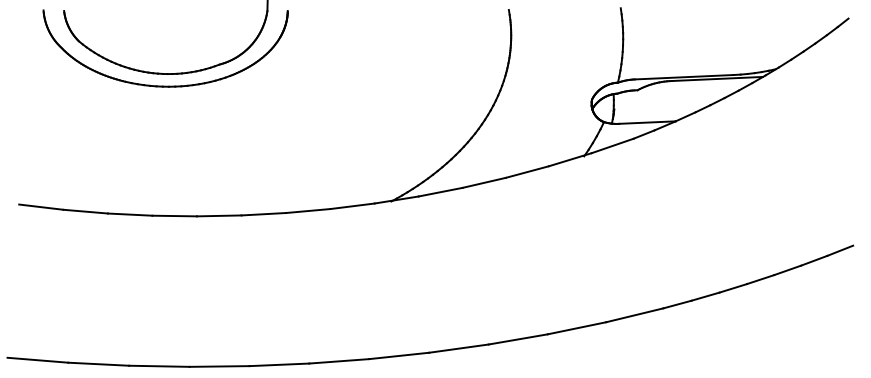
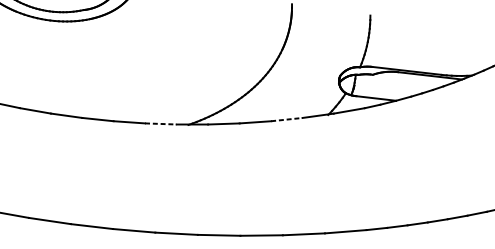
line: (527, 171) -> (286, 119), solid -> dashed
line: (353, 206) -> (161, 124), solid -> dashed

